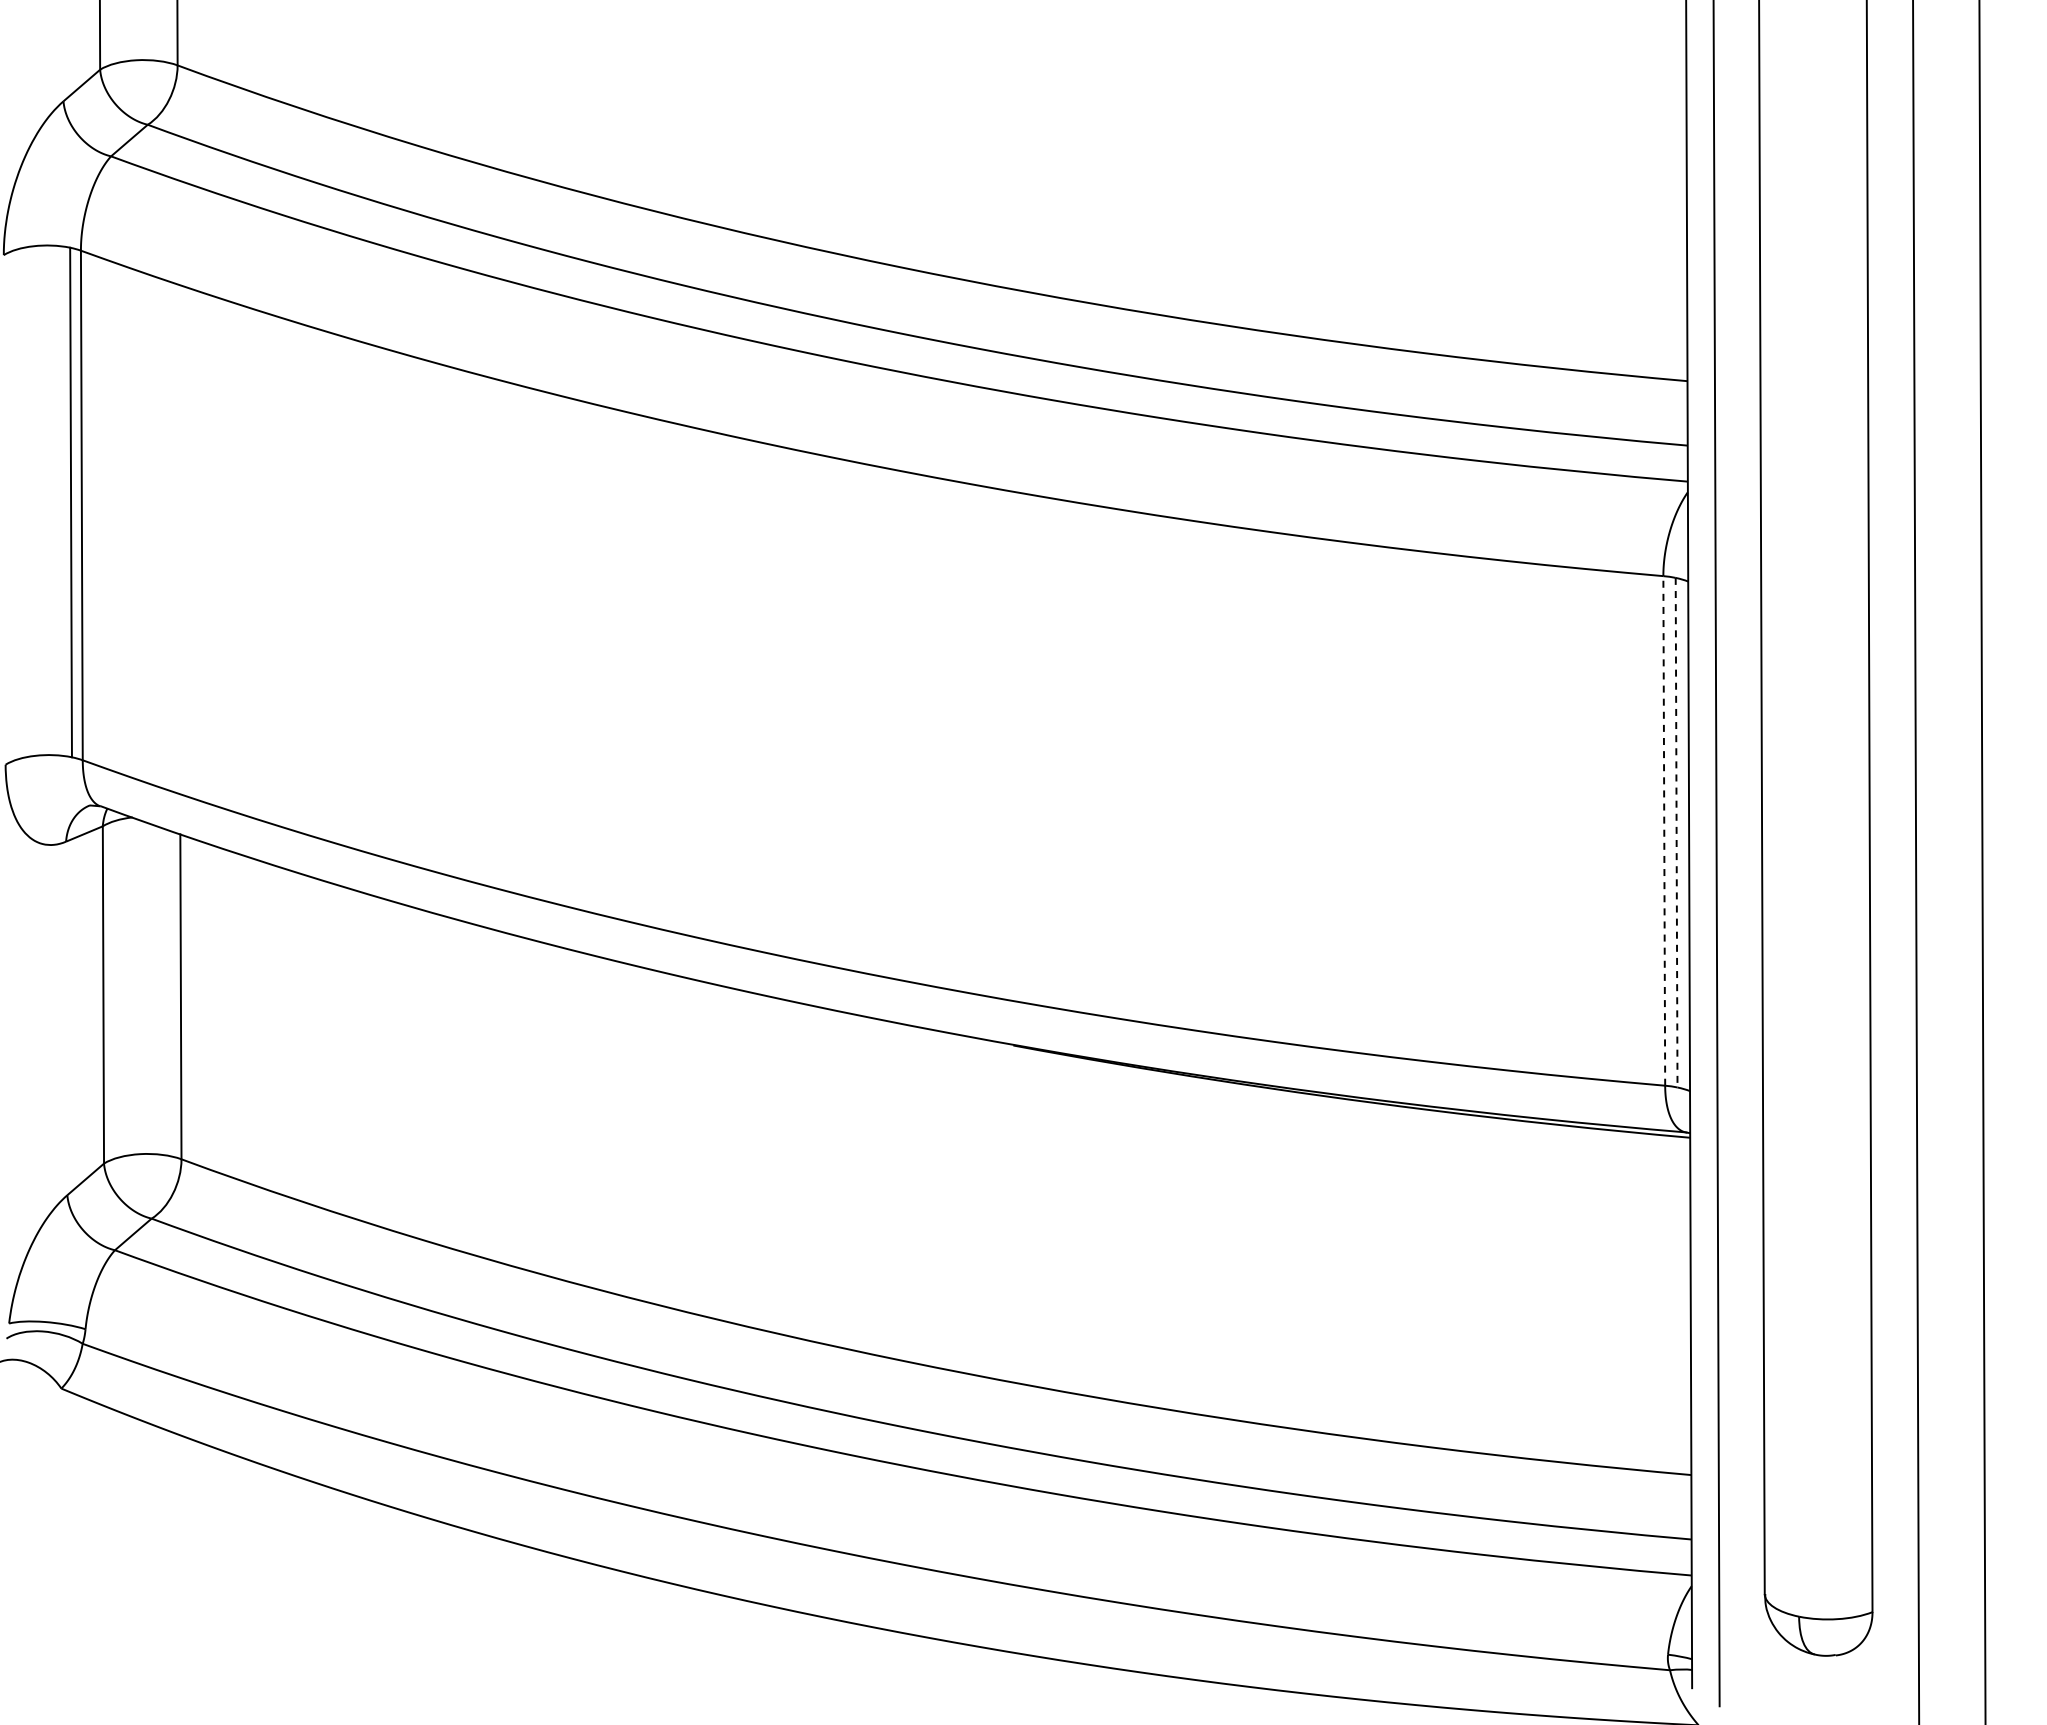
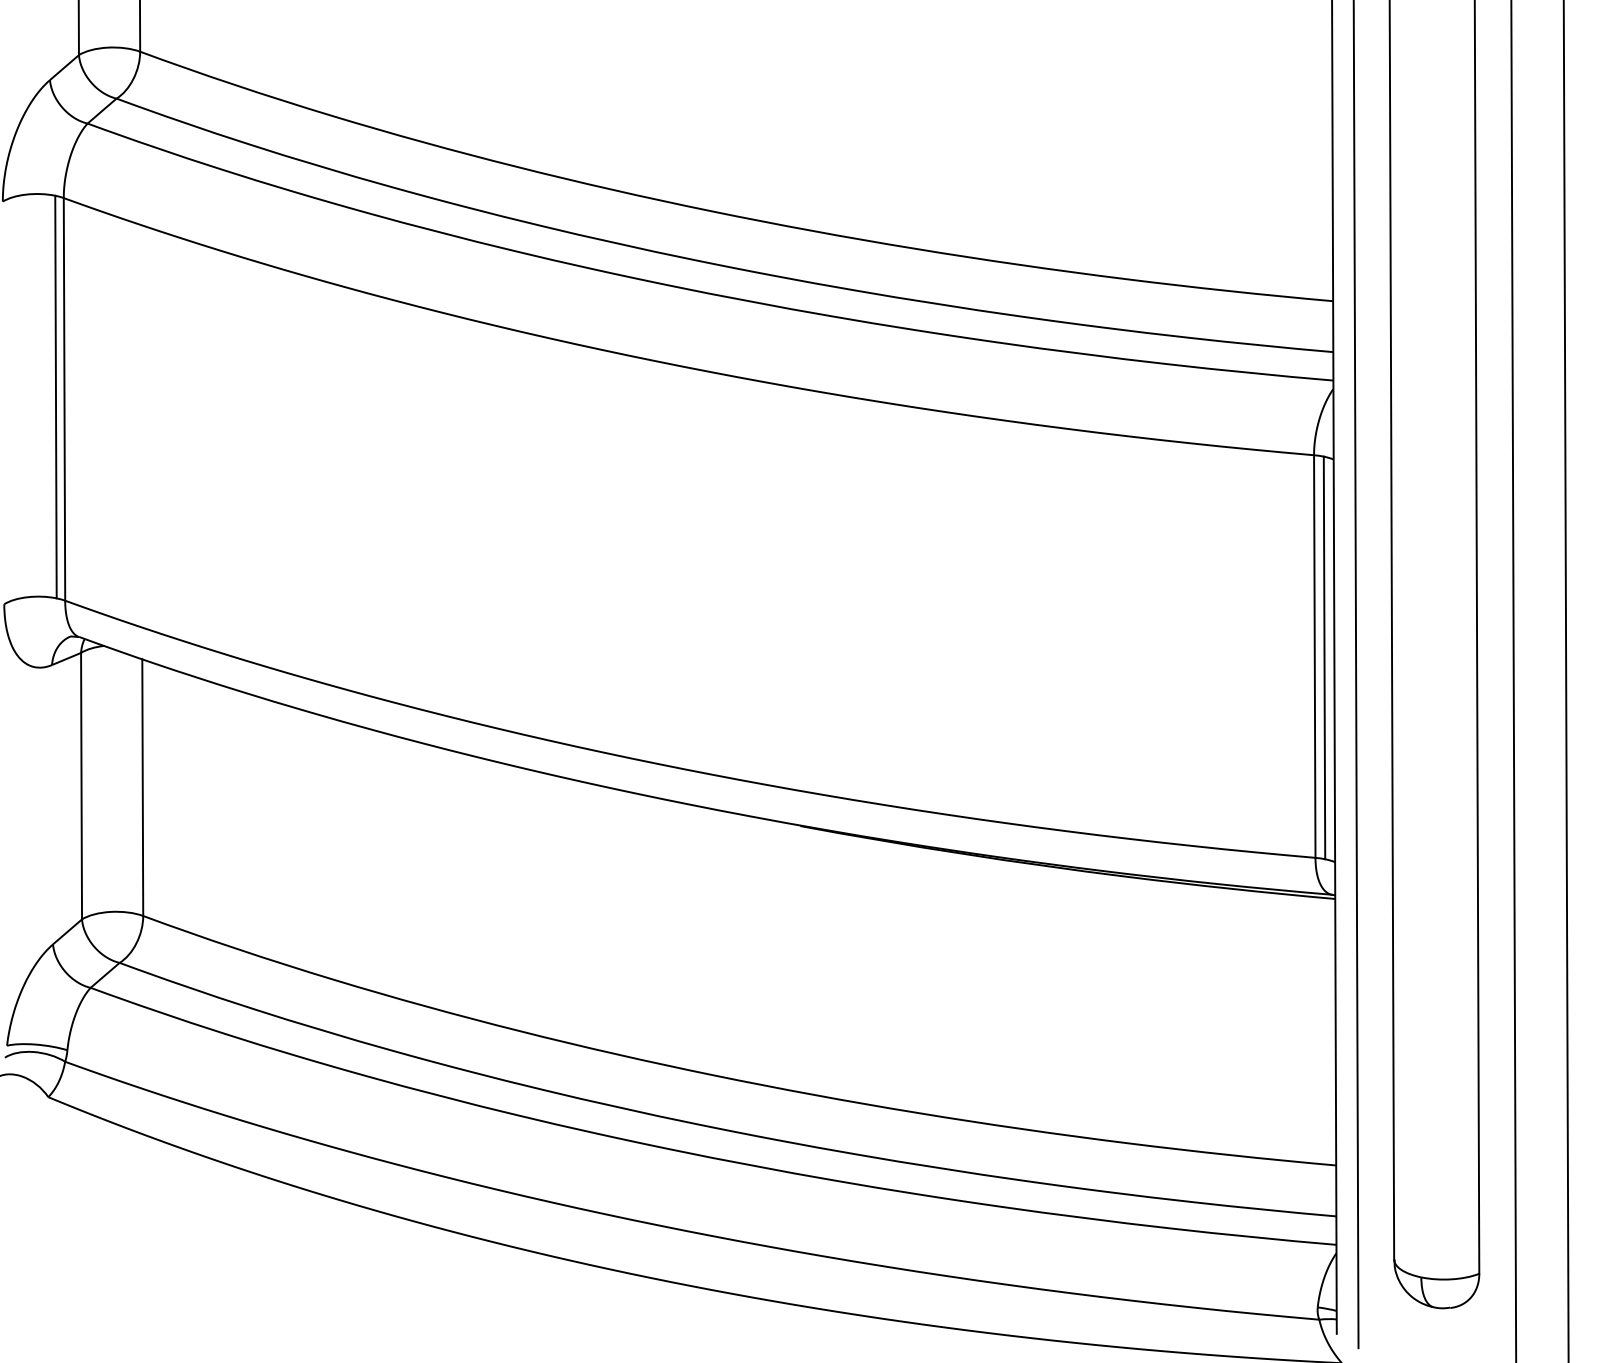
line: (1664, 830) -> (1314, 656), dashed -> solid
line: (1676, 832) -> (1324, 657), dashed -> solid

